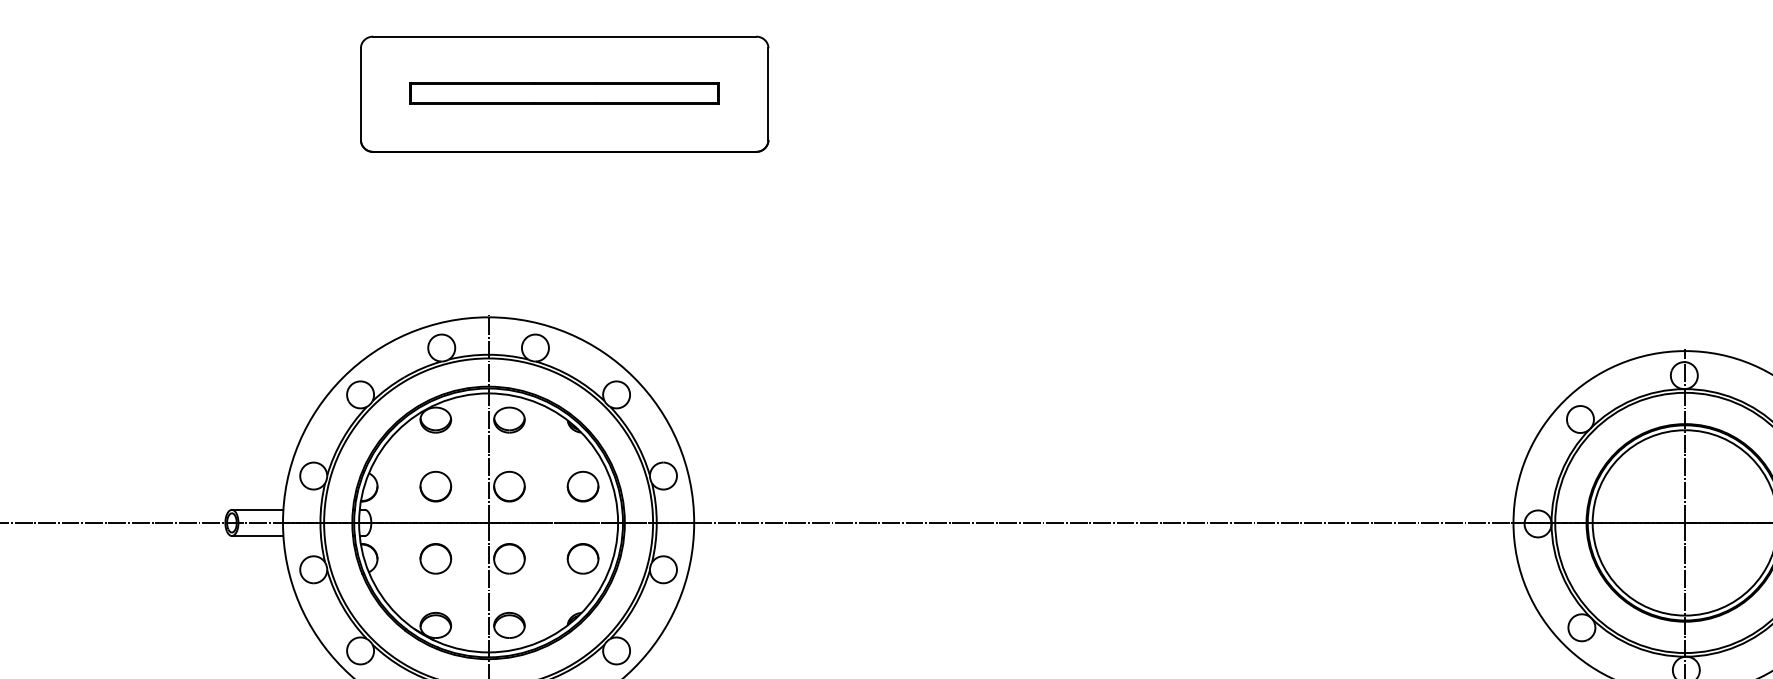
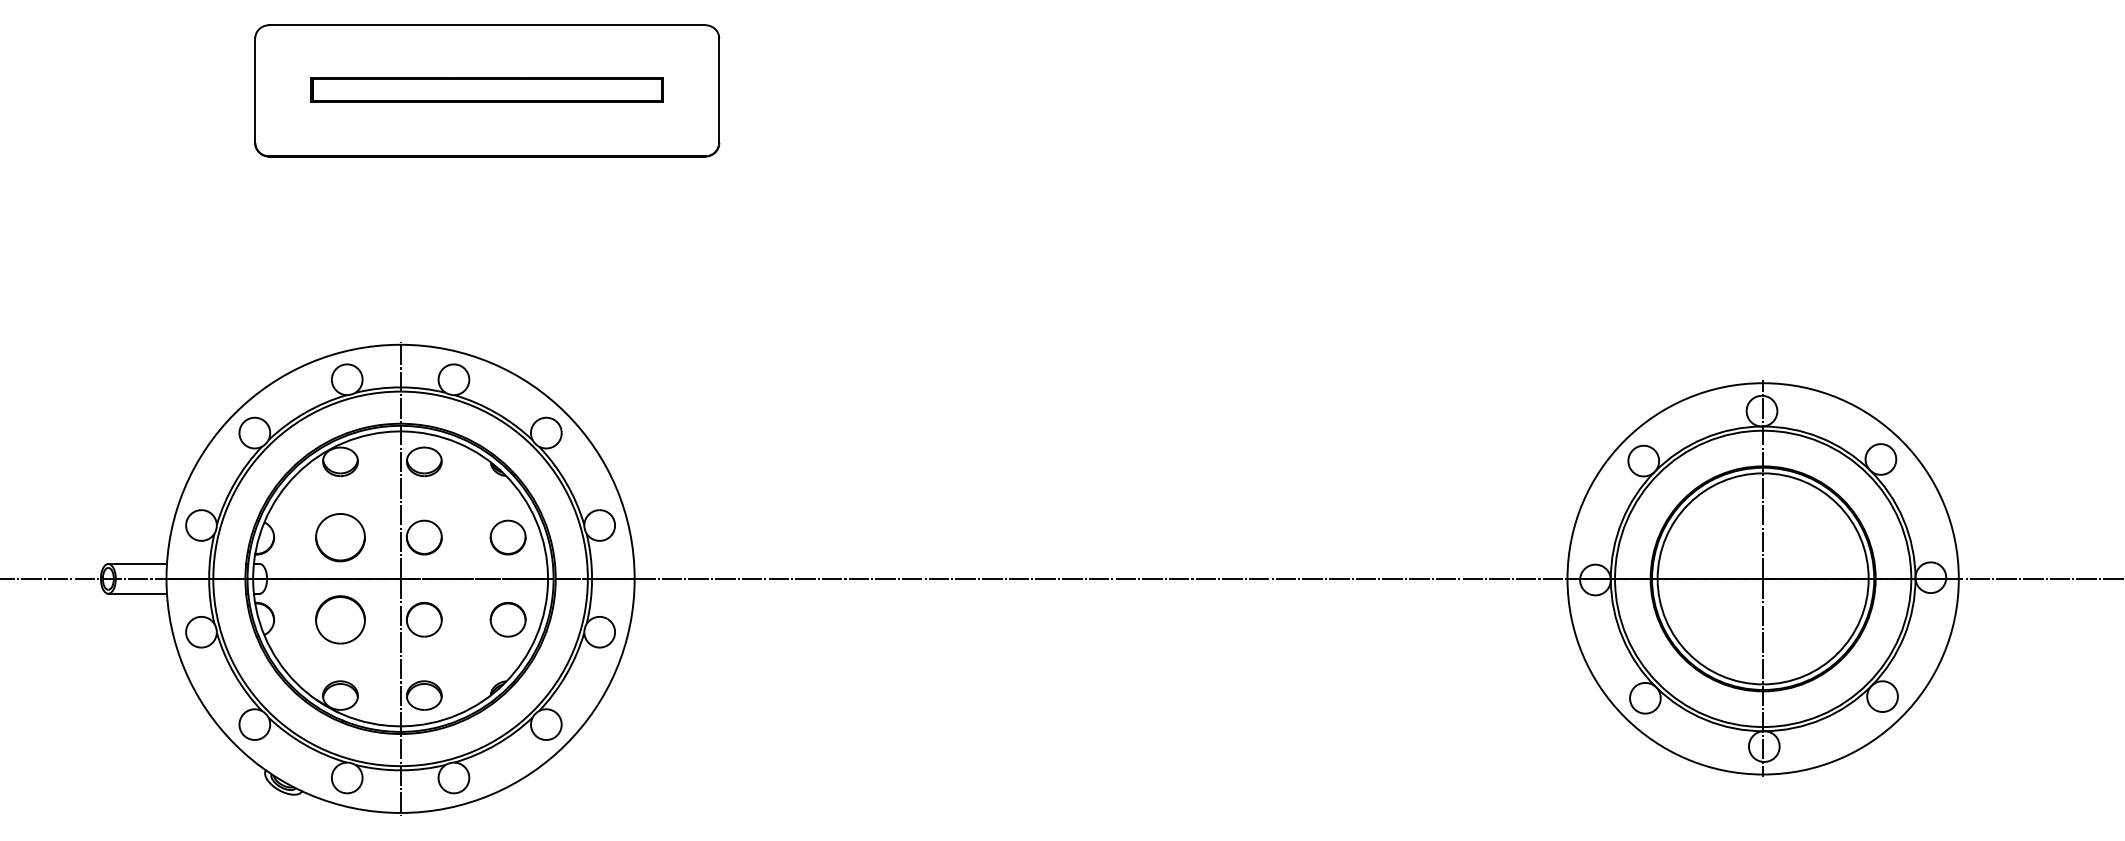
part: (435, 486) -> (340, 537), size x1.4
part: (435, 558) -> (340, 619), size x1.4

